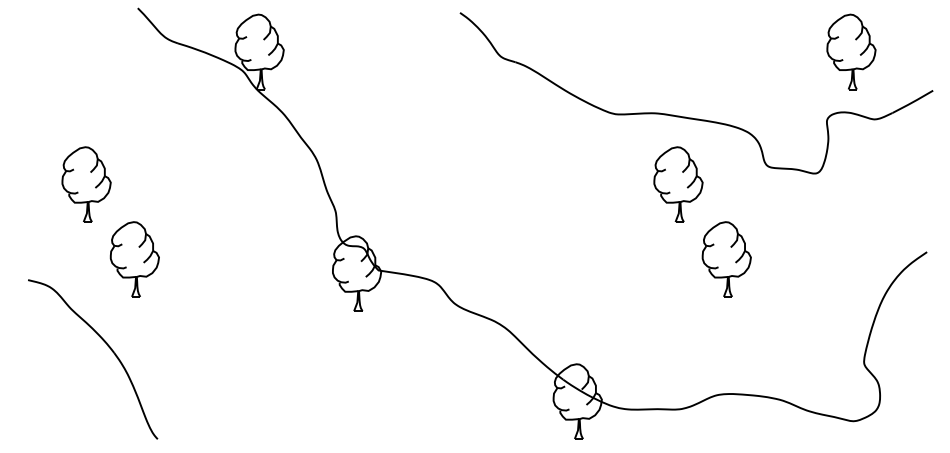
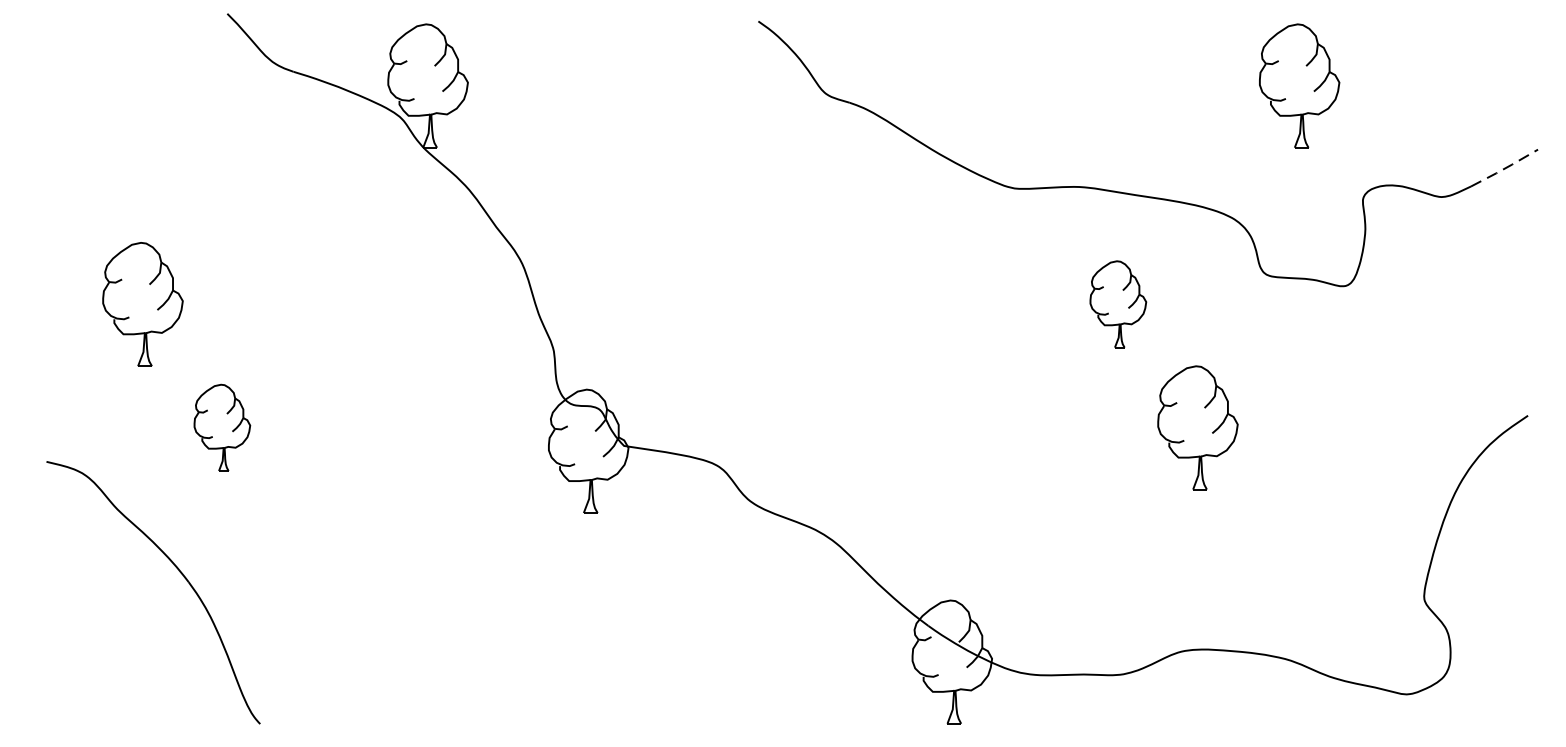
part: (851, 51) -> (1299, 85), moved
line: (913, 102) -> (1505, 169), solid -> dashed
part: (678, 184) -> (1118, 304), size x0.7
part: (134, 259) -> (221, 427), size x0.7

